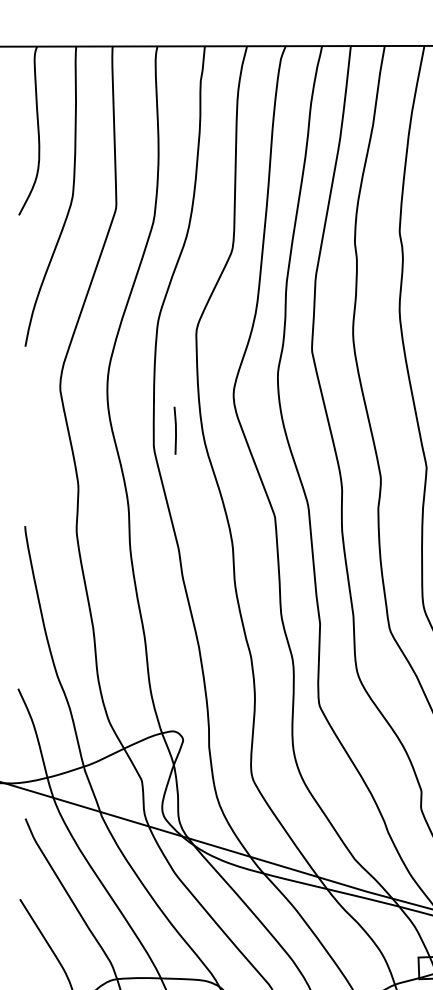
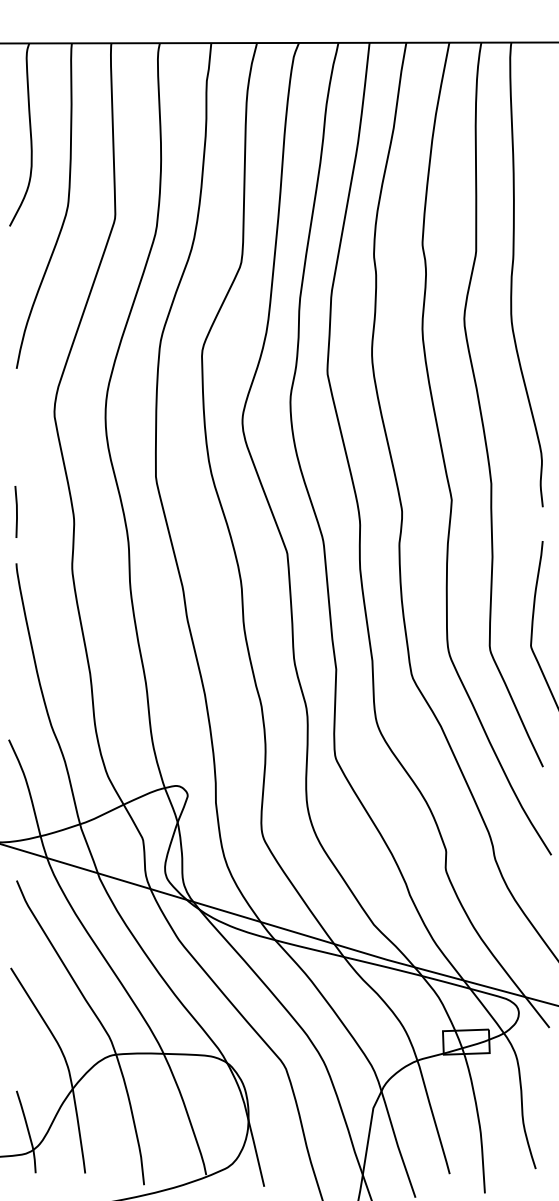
line: (175, 430) -> (16, 511), moved

